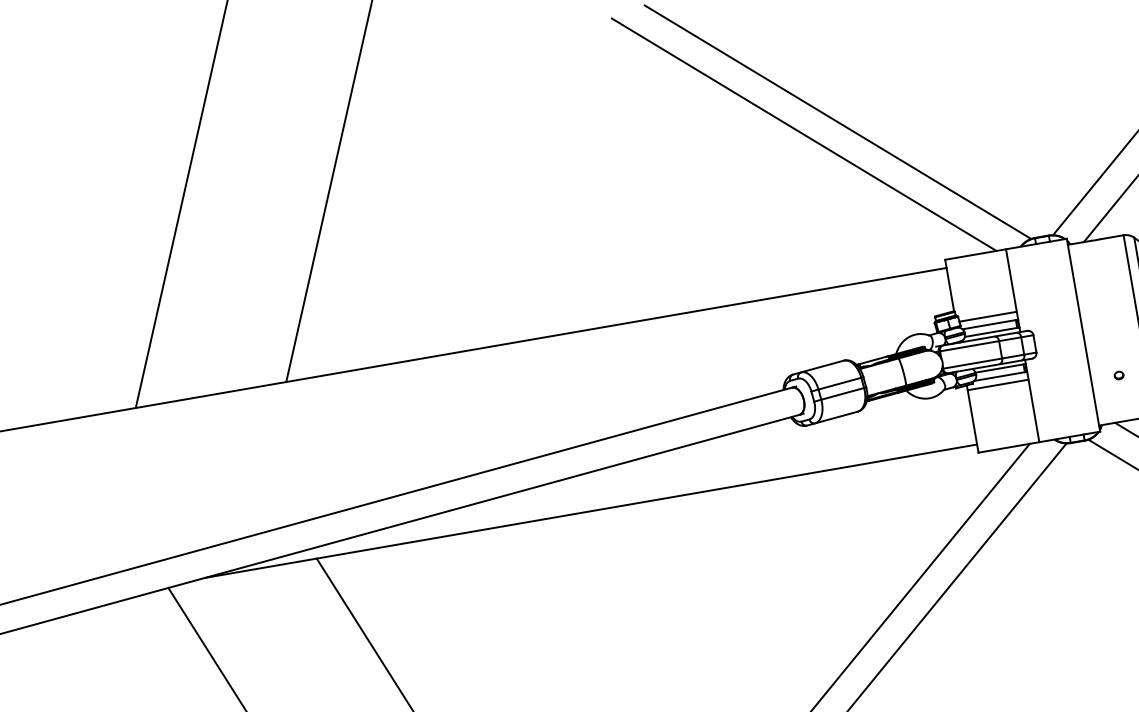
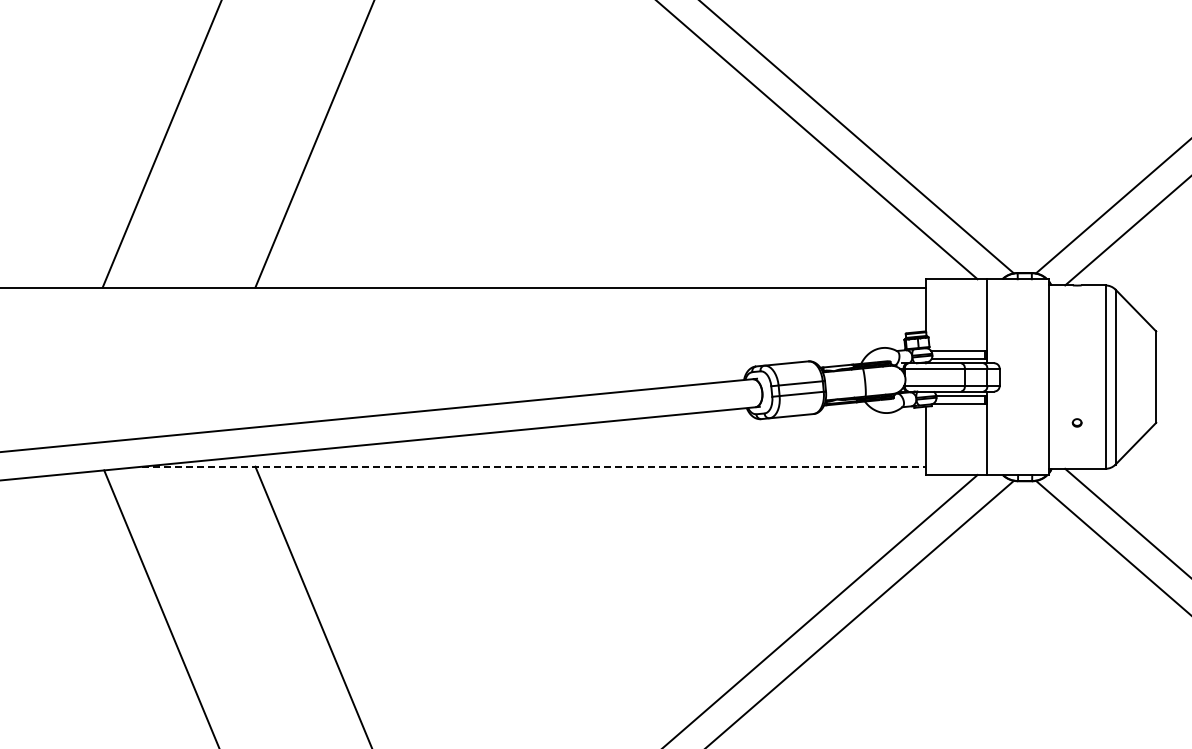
line: (988, 316) -> (958, 342), removed
line: (998, 384) -> (956, 411), removed
line: (590, 511) -> (533, 466), solid -> dashed

